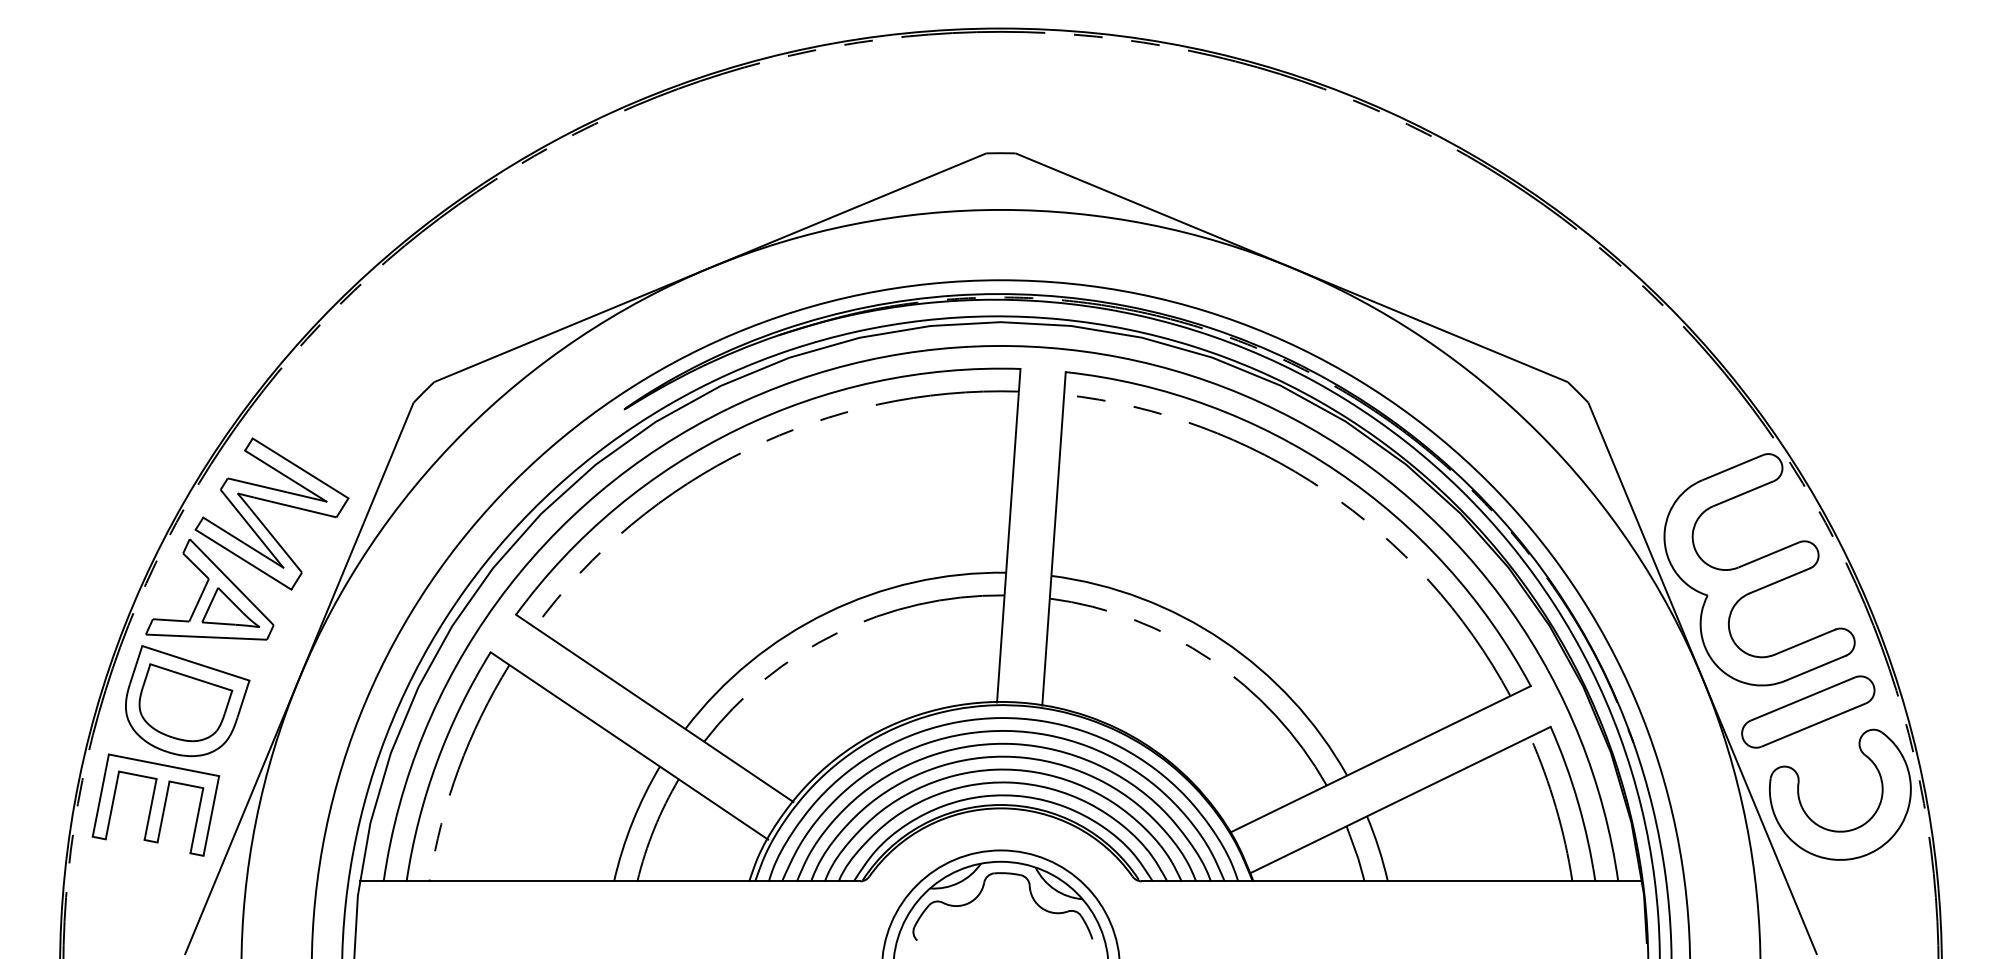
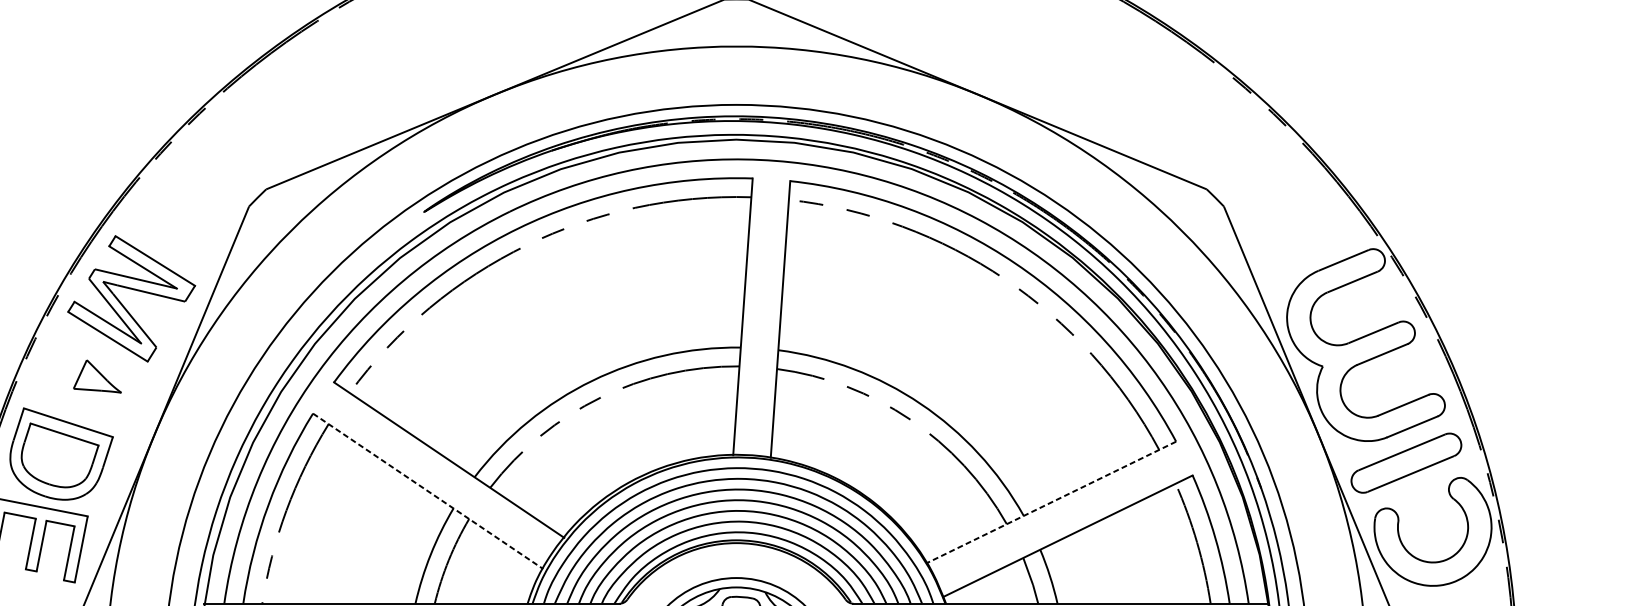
part: (209, 589) -> (79, 361), removed
line: (629, 746) -> (428, 491), solid -> dashed
line: (1380, 759) -> (1051, 502), solid -> dashed

